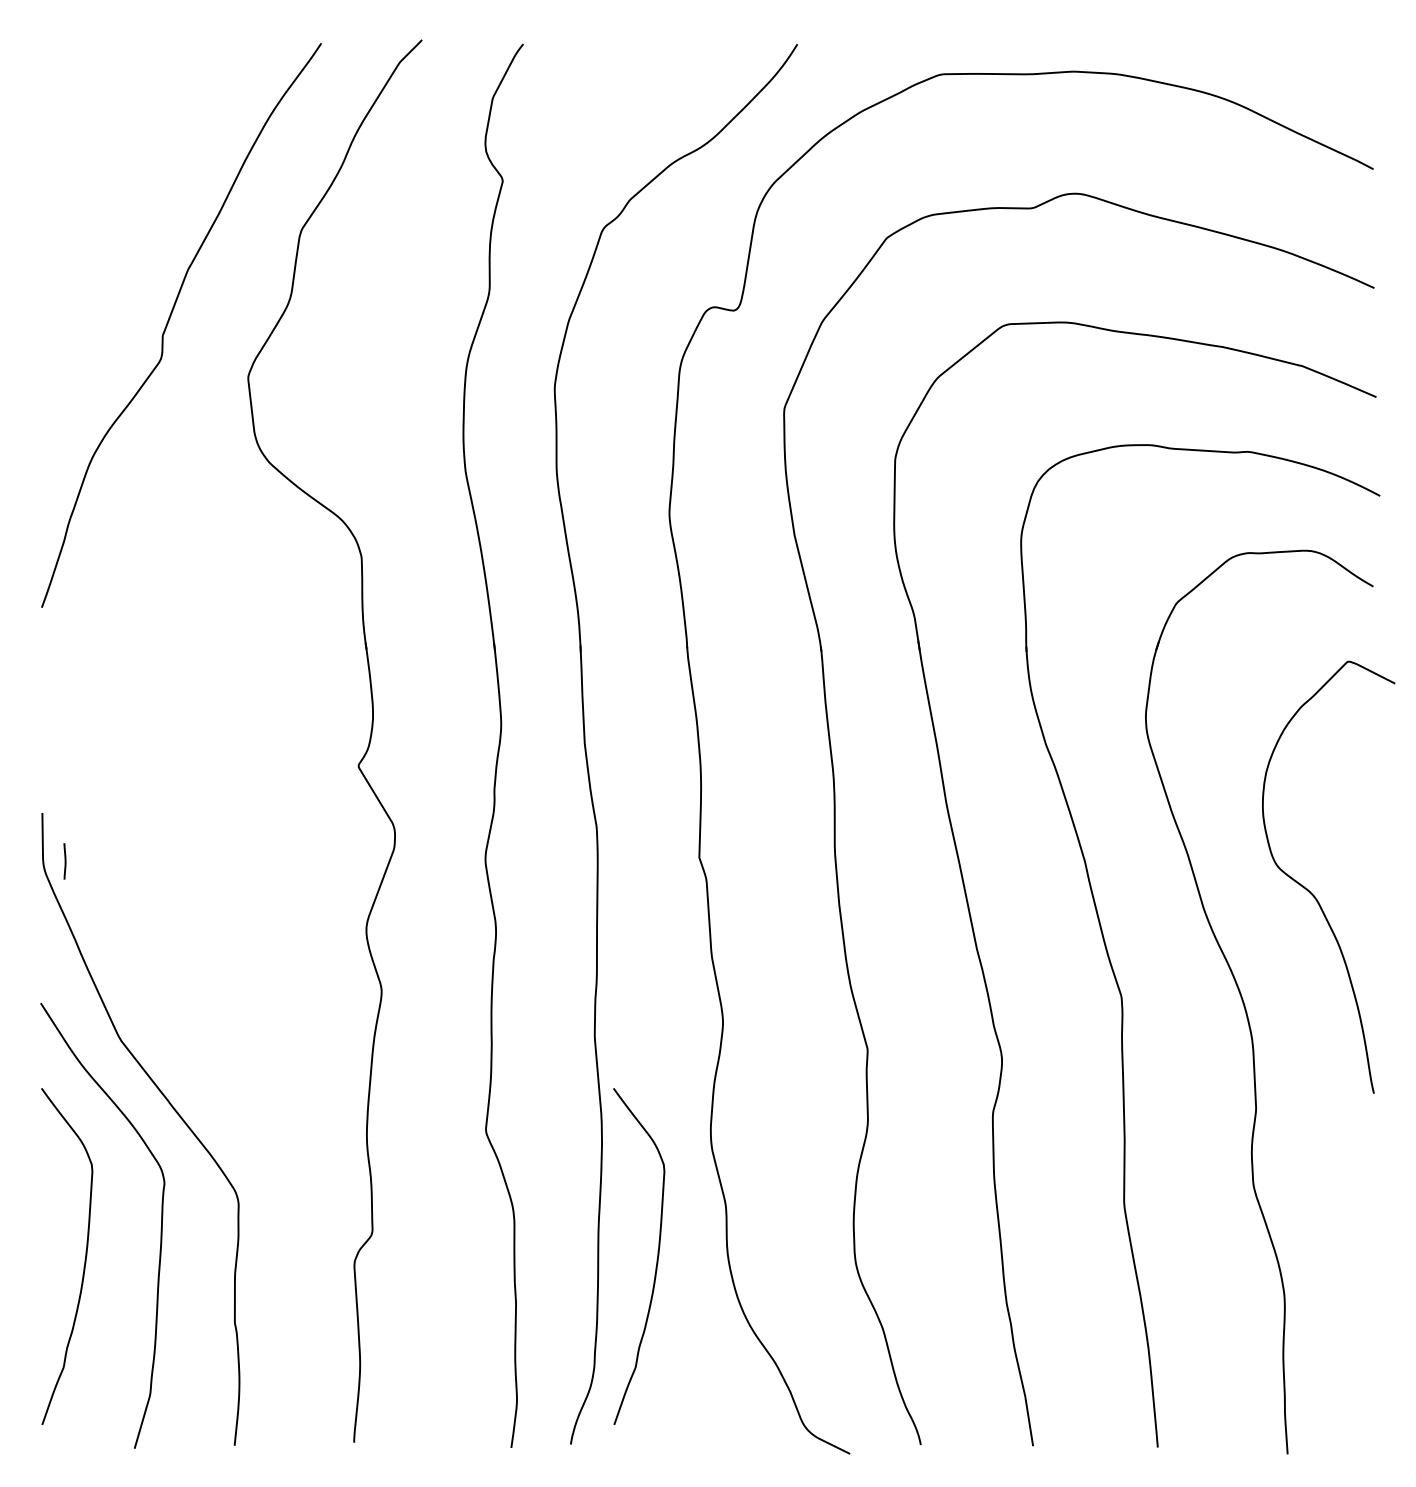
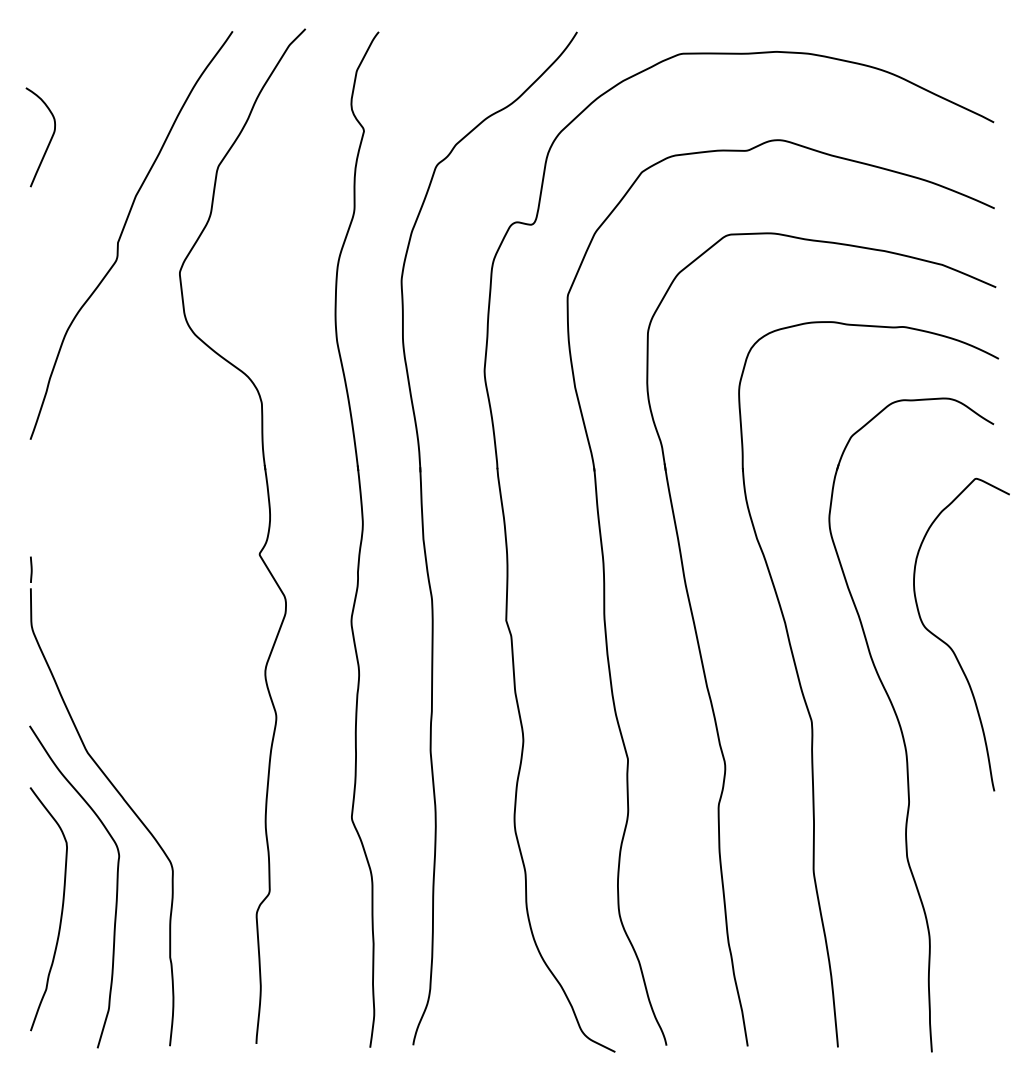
curve: (67, 196) -> (49, 142), added
line: (64, 861) -> (30, 569), moved
curve: (656, 1259) -> (475, 911), removed

